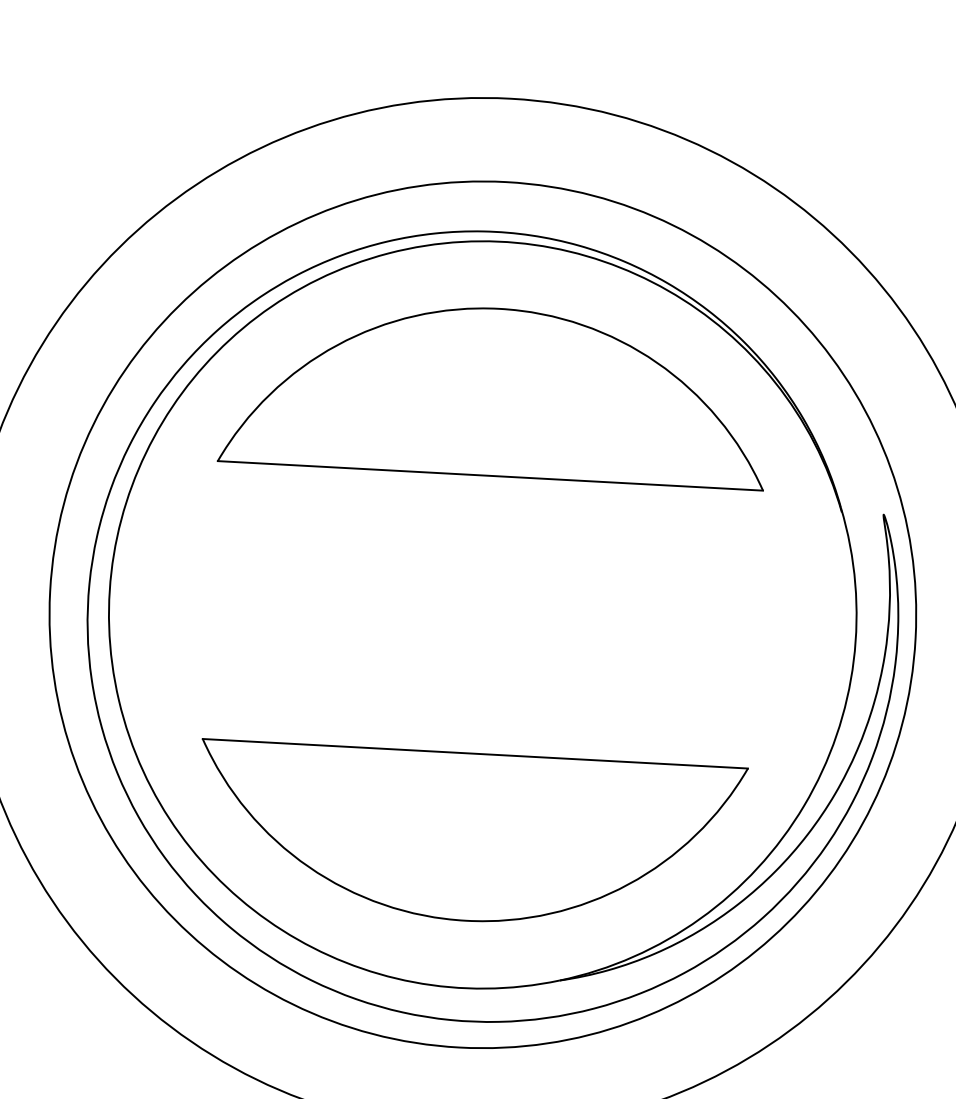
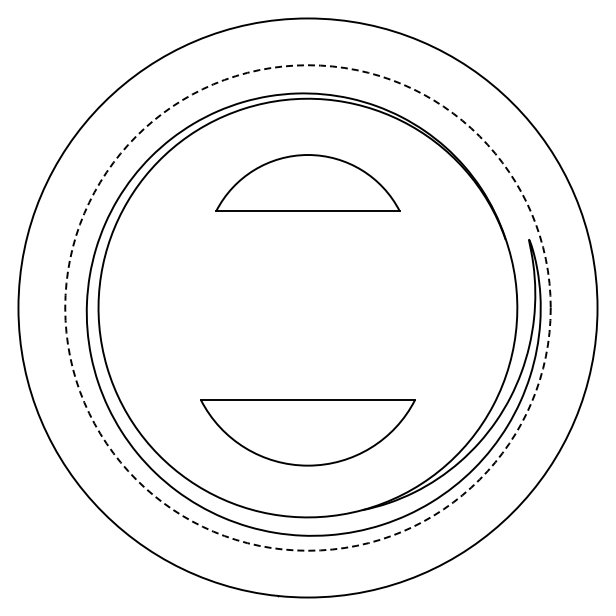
part: (494, 391) -> (307, 182), size x0.6
circle: (482, 613) -> (307, 307), solid -> dashed
part: (469, 836) -> (307, 432), size x0.7

